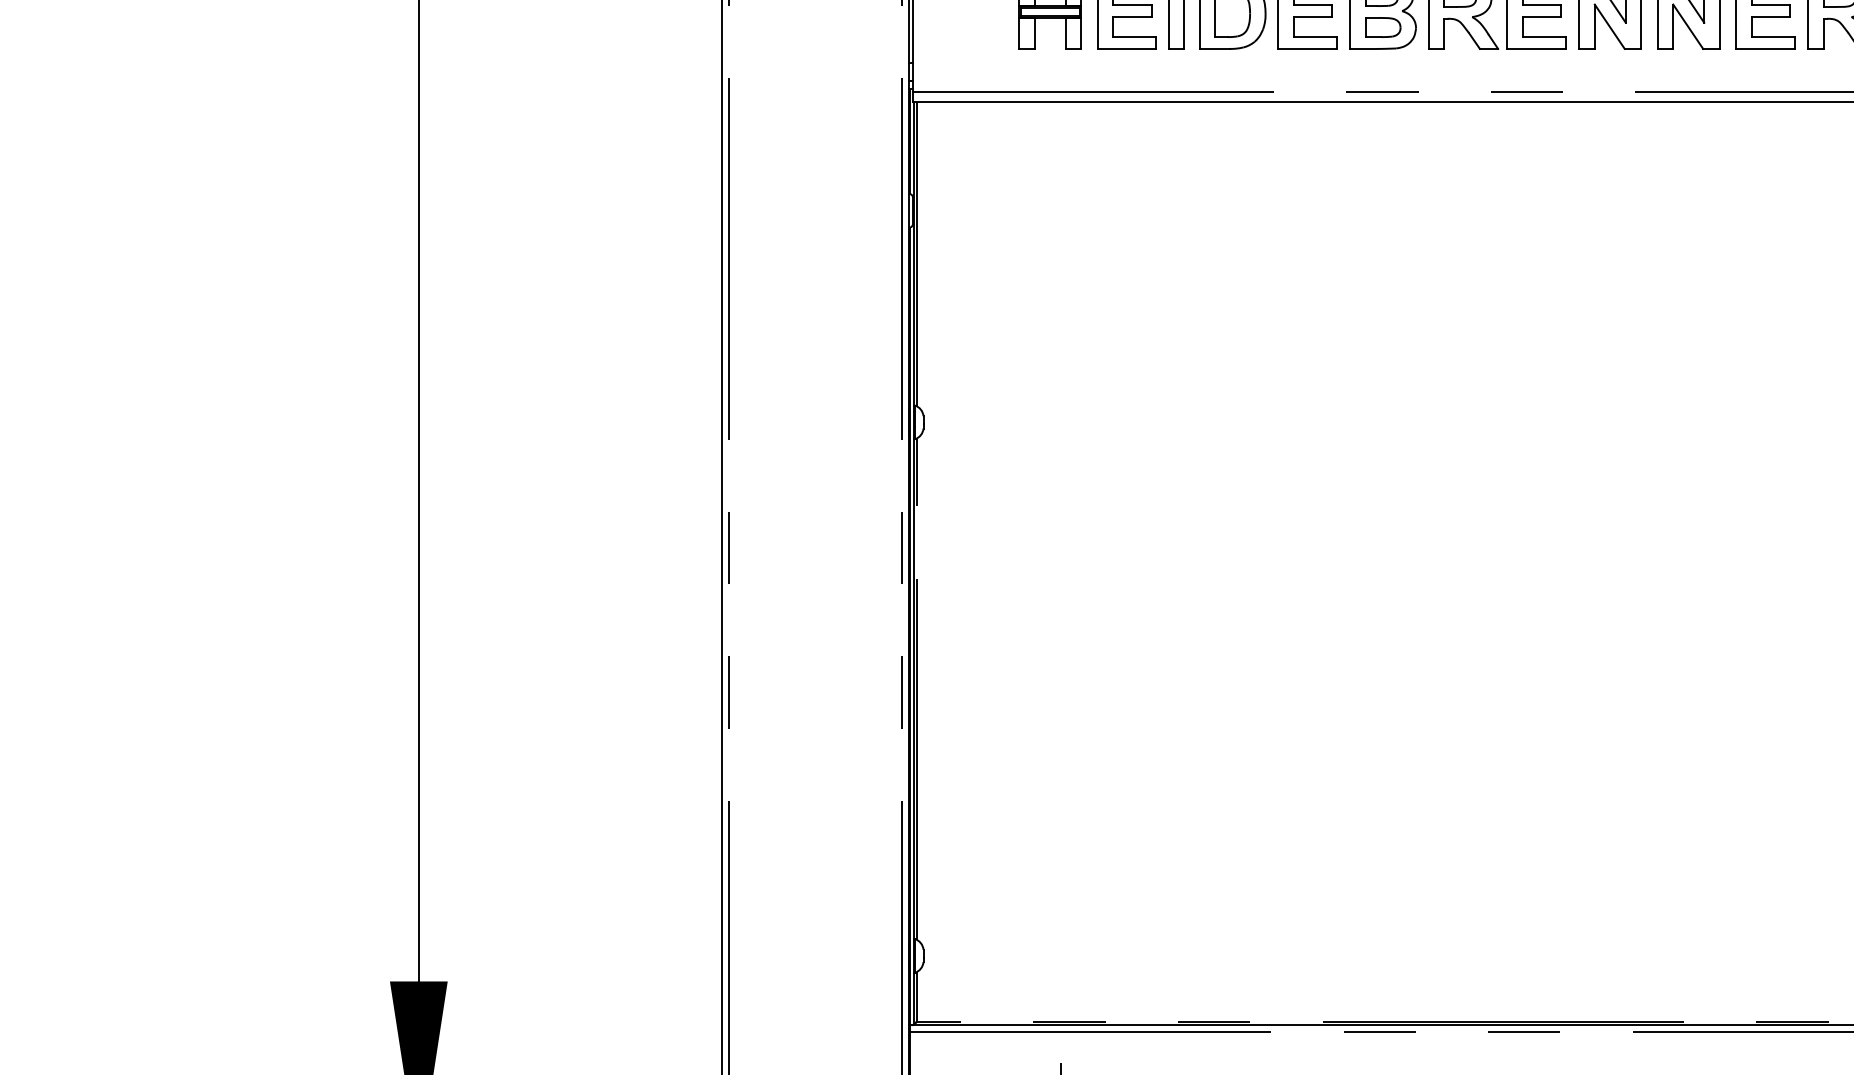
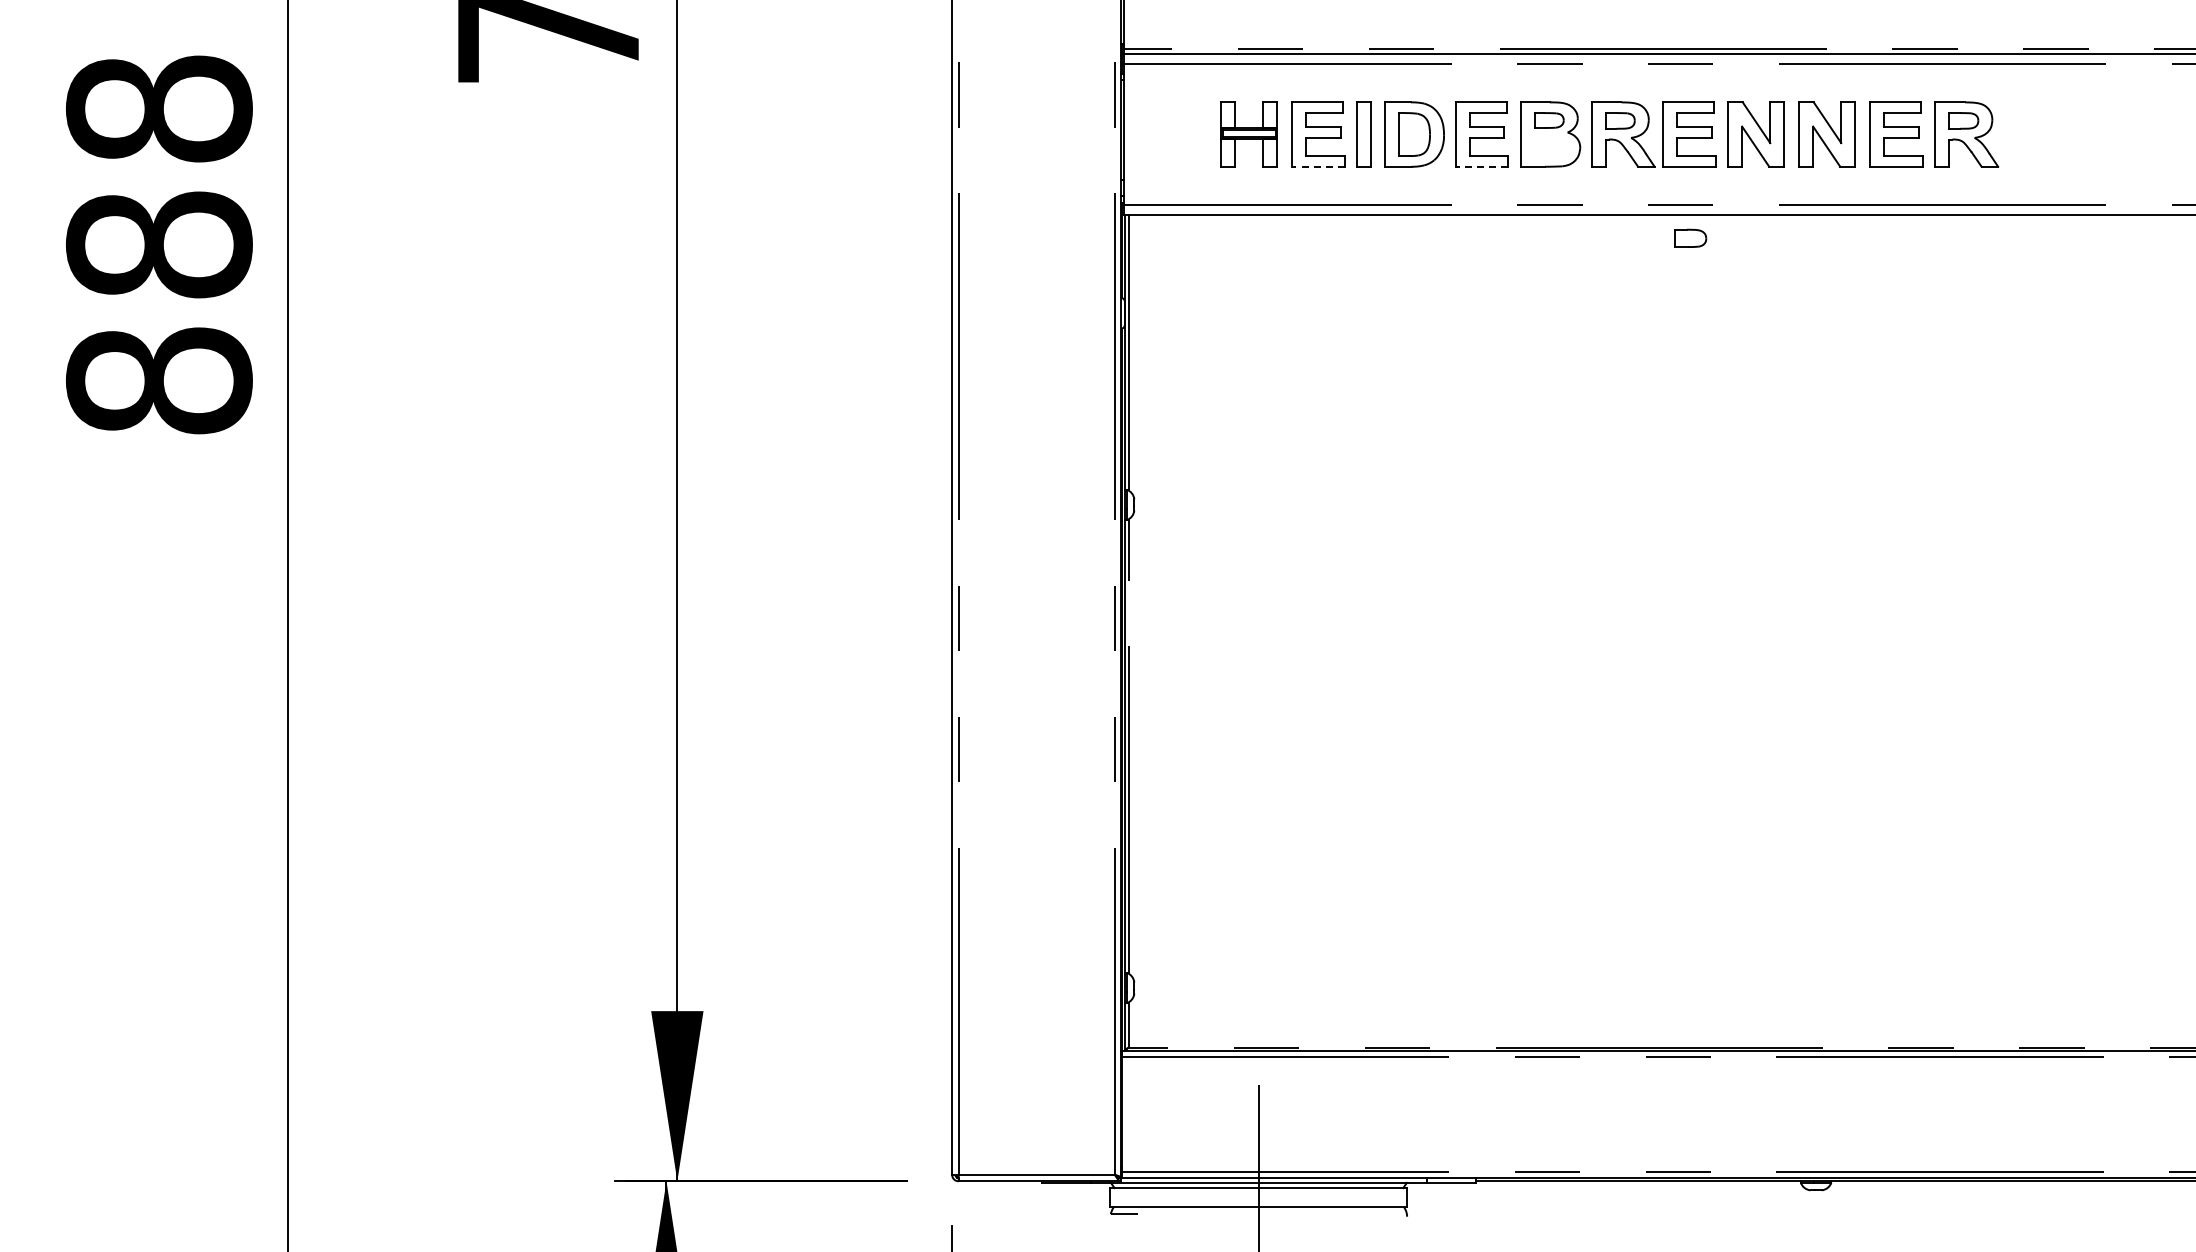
part: (1383, 26) -> (1690, 237), moved
line: (1126, 48) -> (1318, 166), solid -> dashed
line: (1306, 48) -> (1481, 166), solid -> dashed

